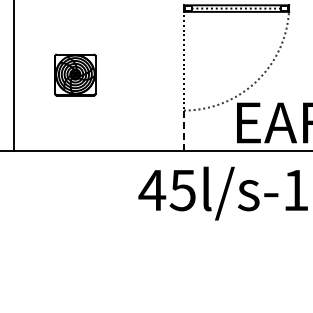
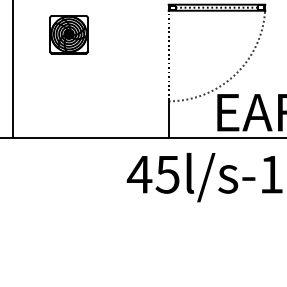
part: (75, 74) -> (69, 34), moved
line: (183, 131) -> (168, 120), dashed -> solid

